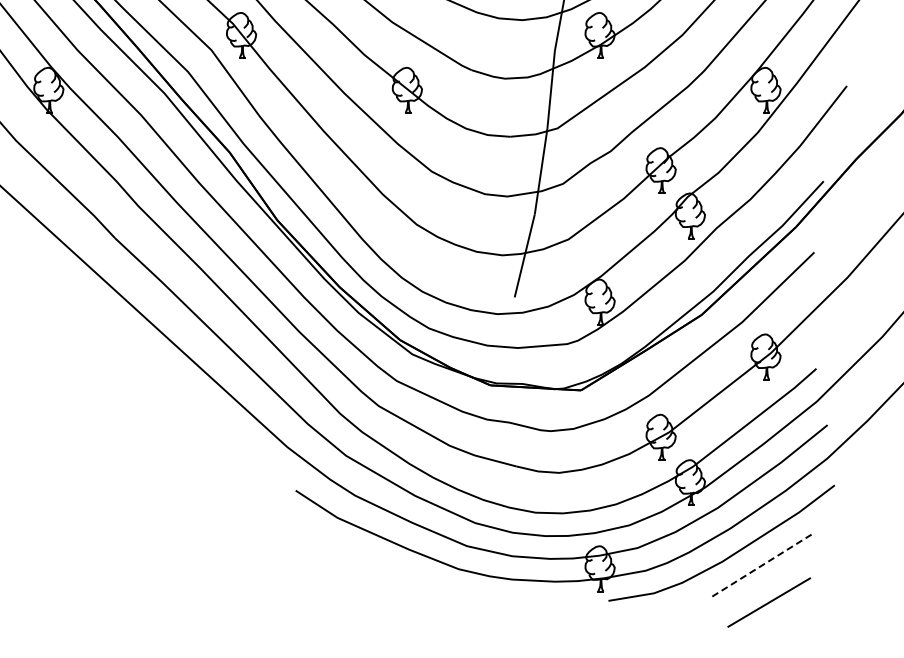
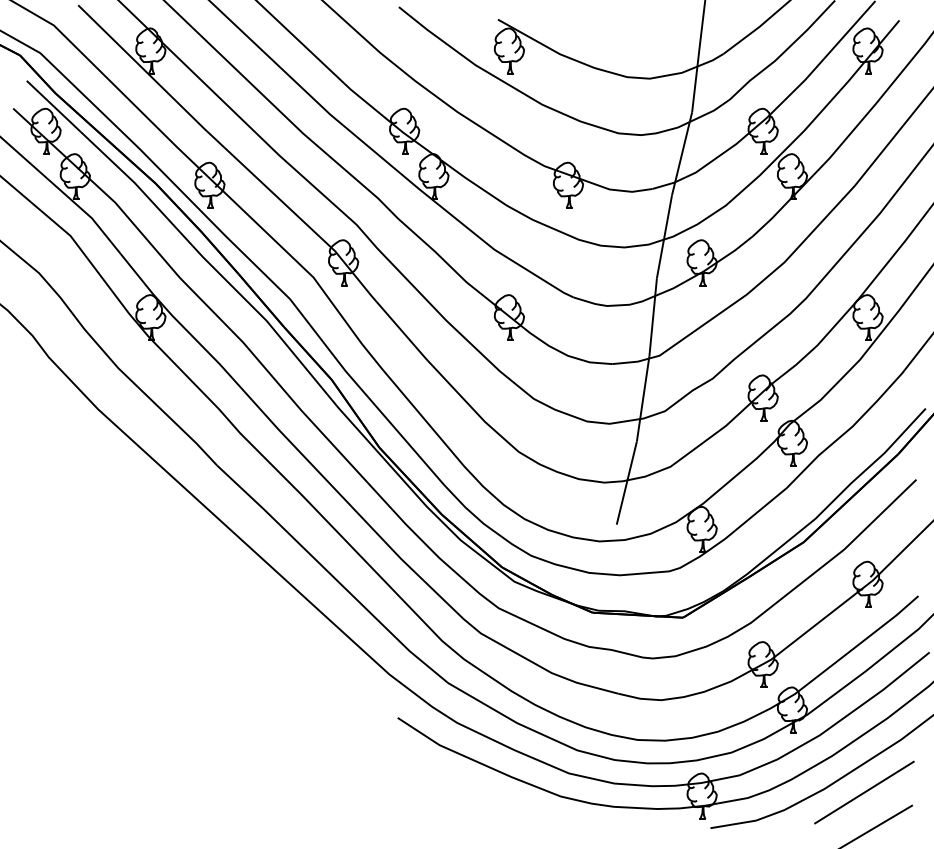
line: (762, 565) -> (864, 792), dashed -> solid

